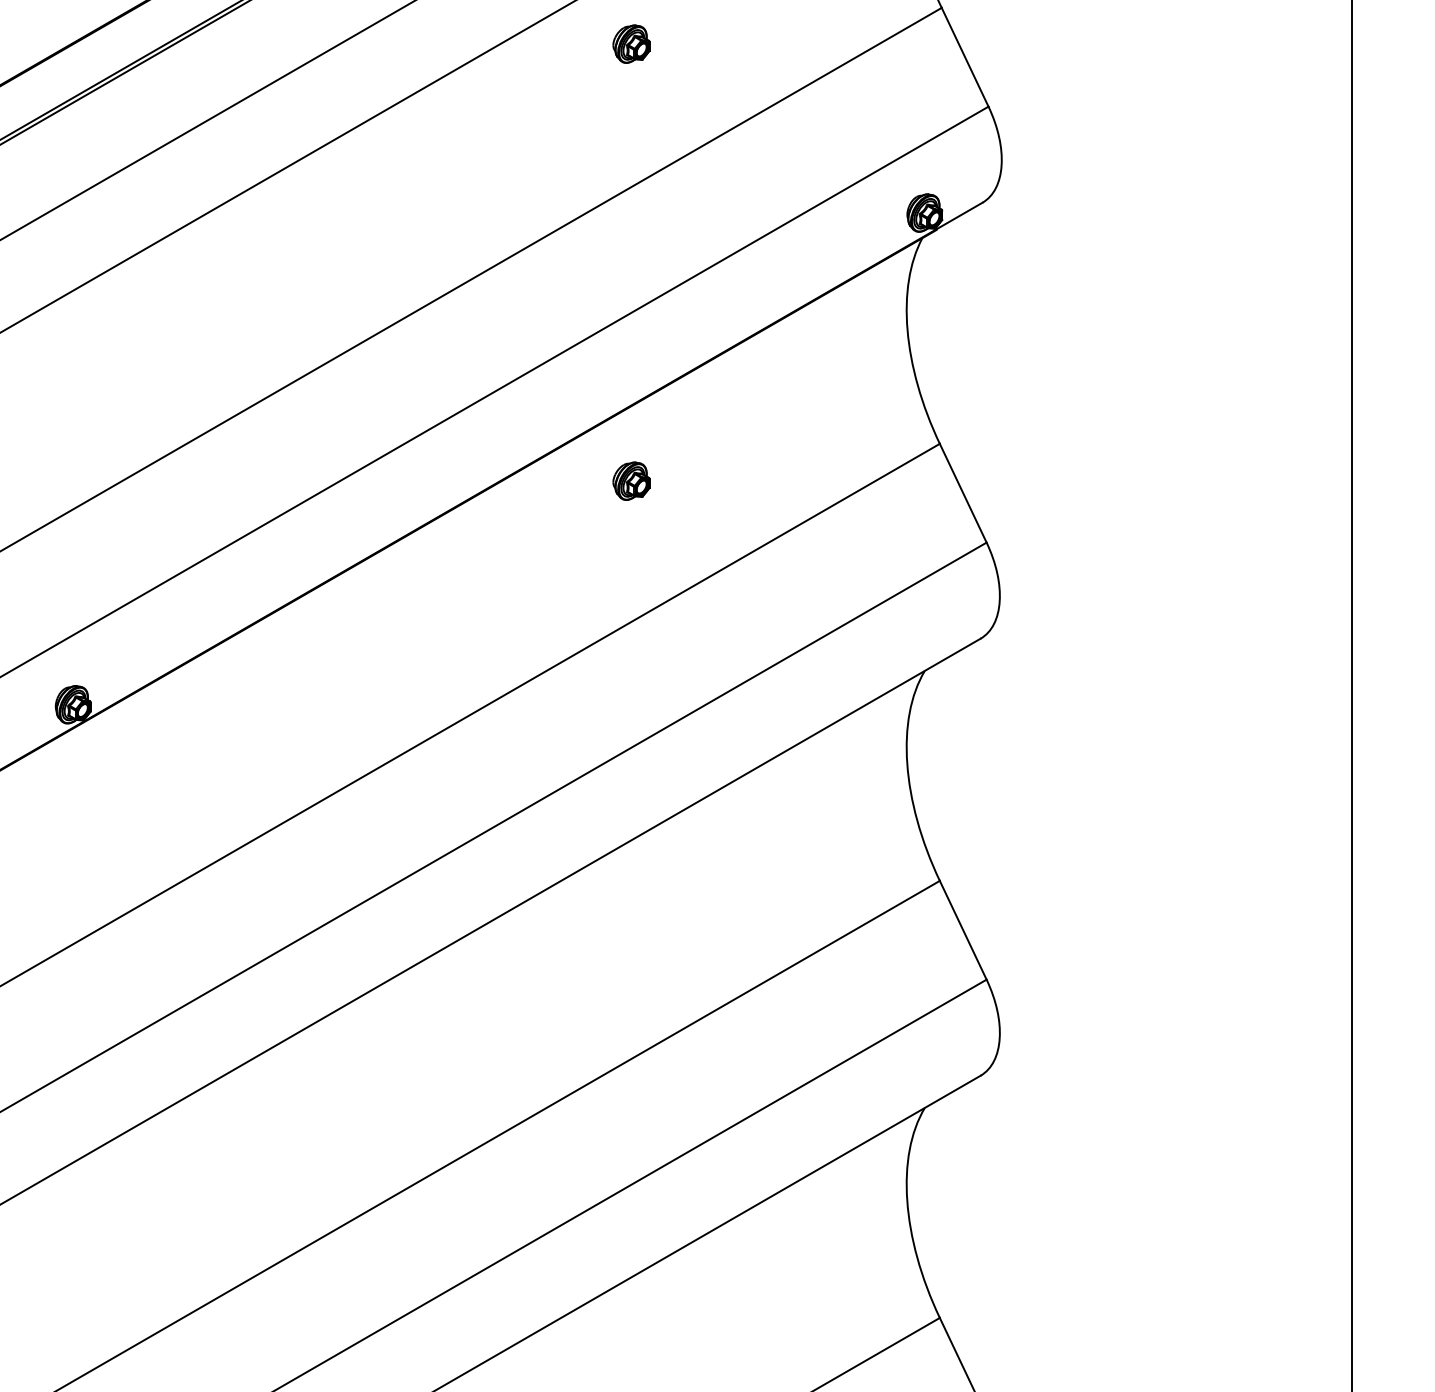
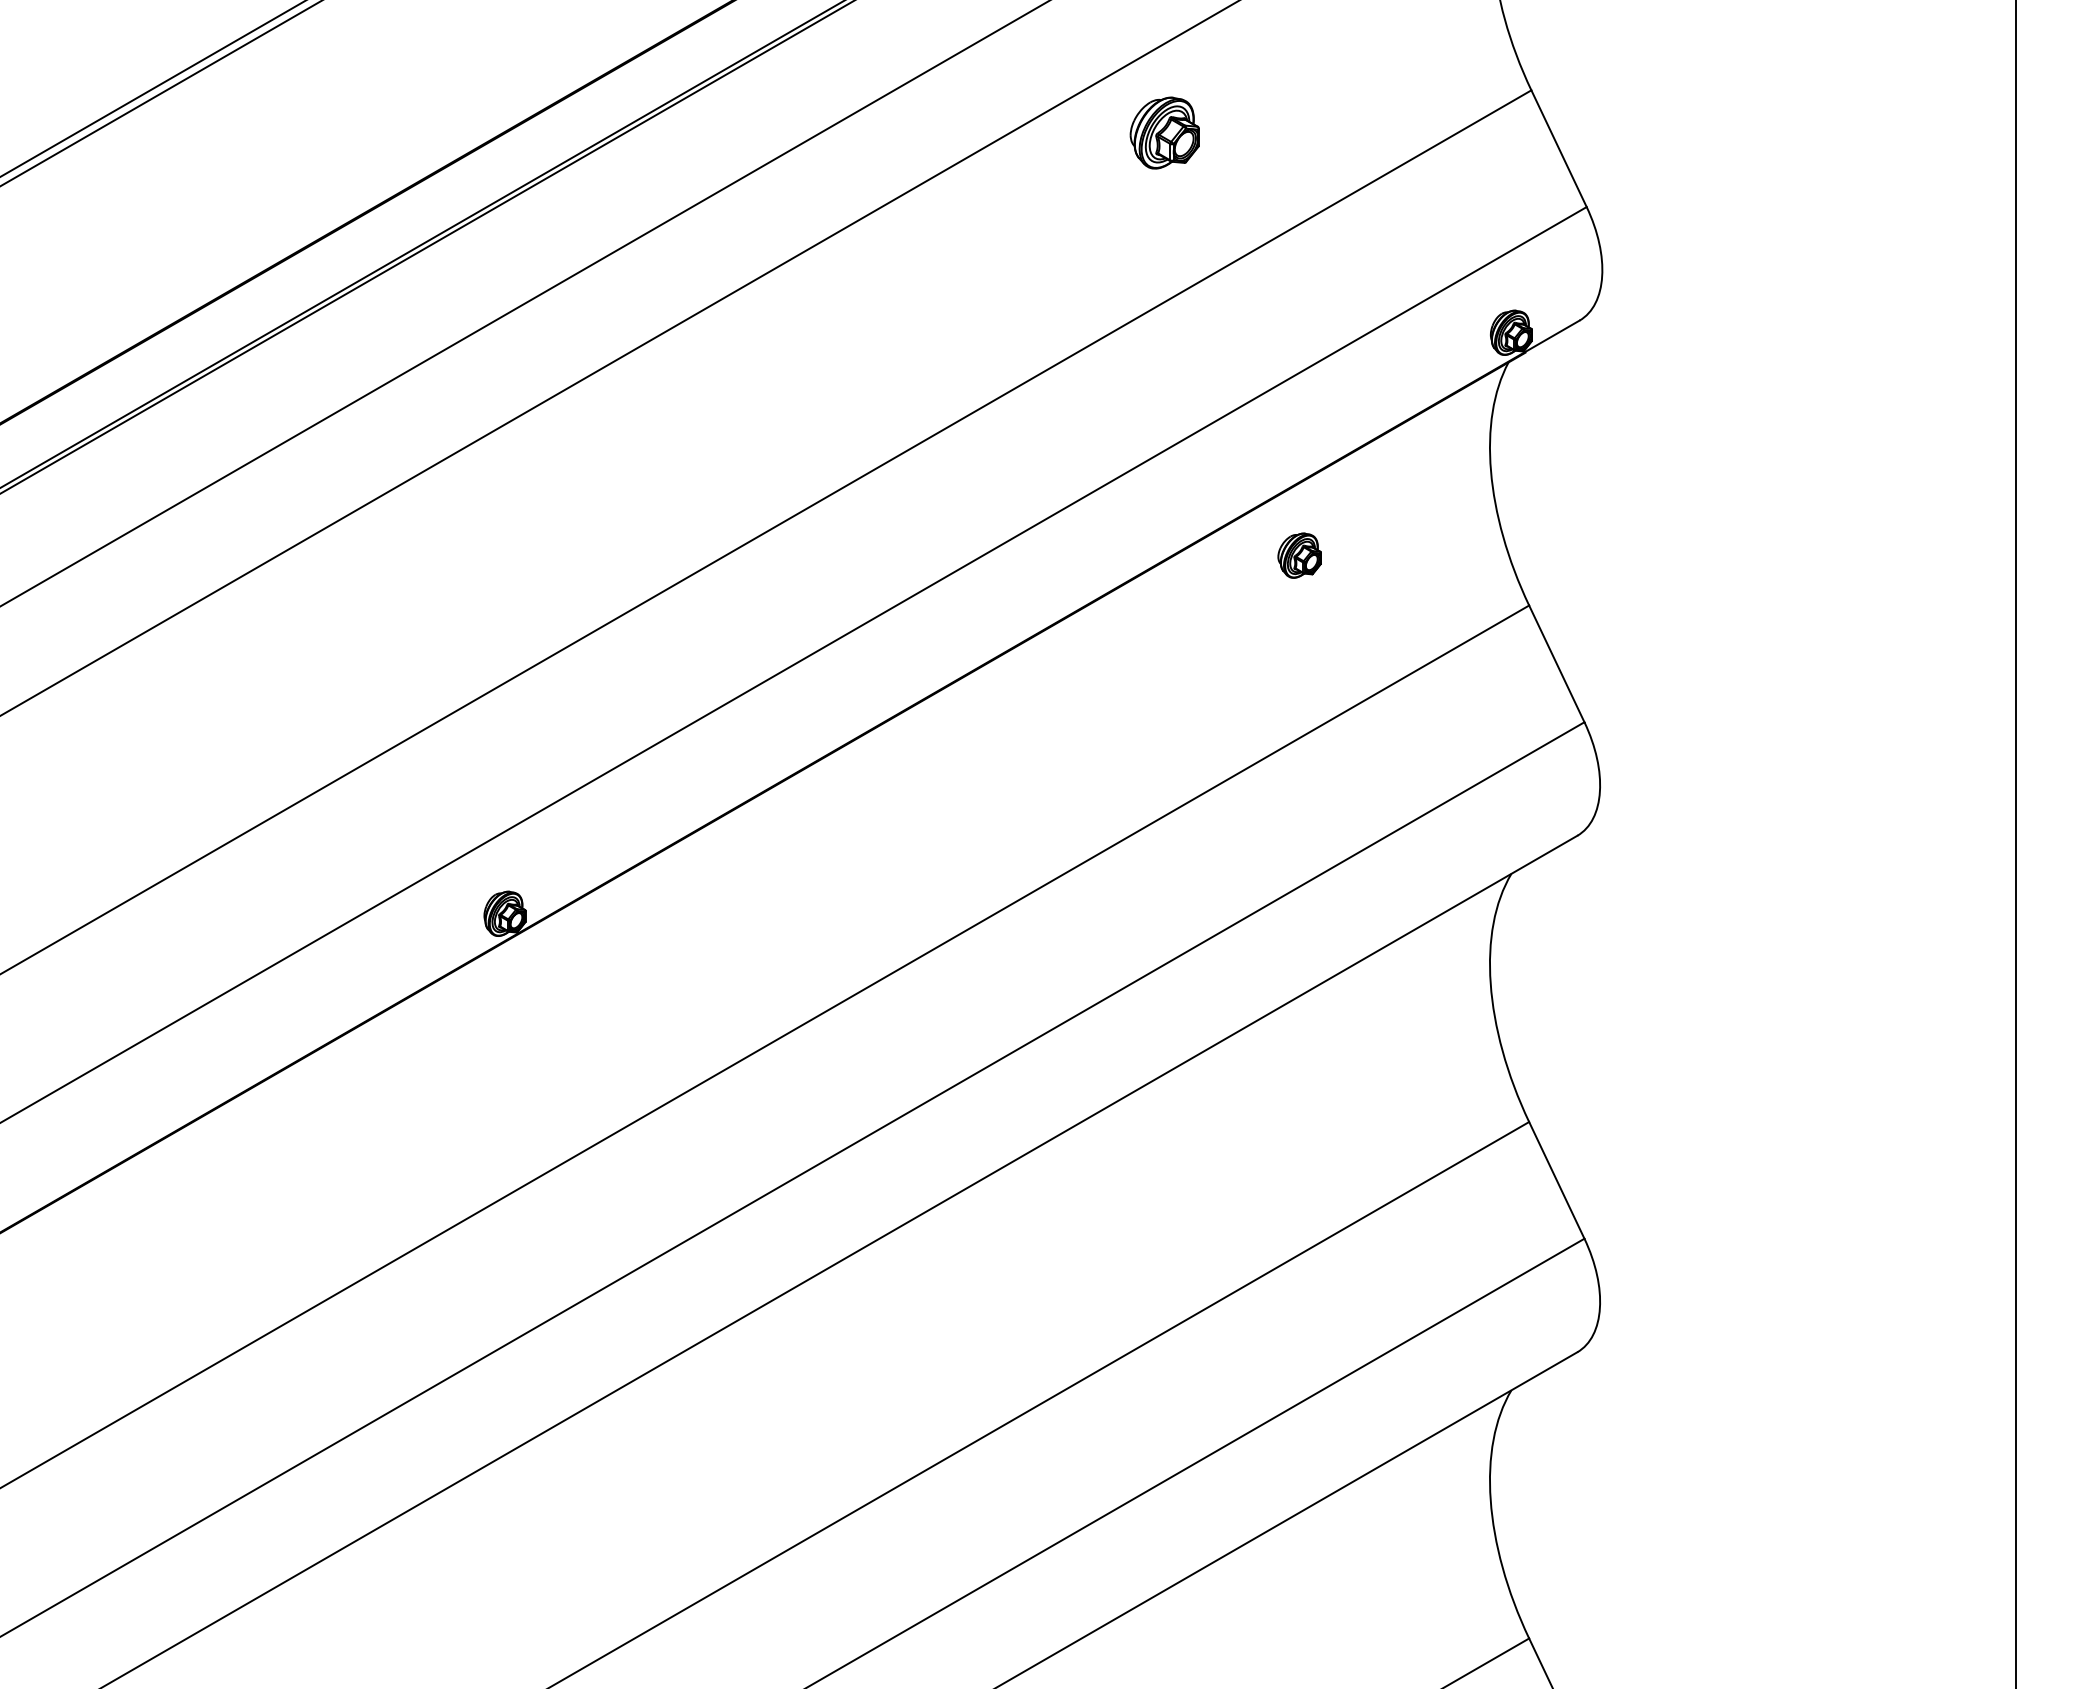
part: (631, 44) -> (1164, 133), size x1.6
part: (631, 481) -> (1299, 555), moved

